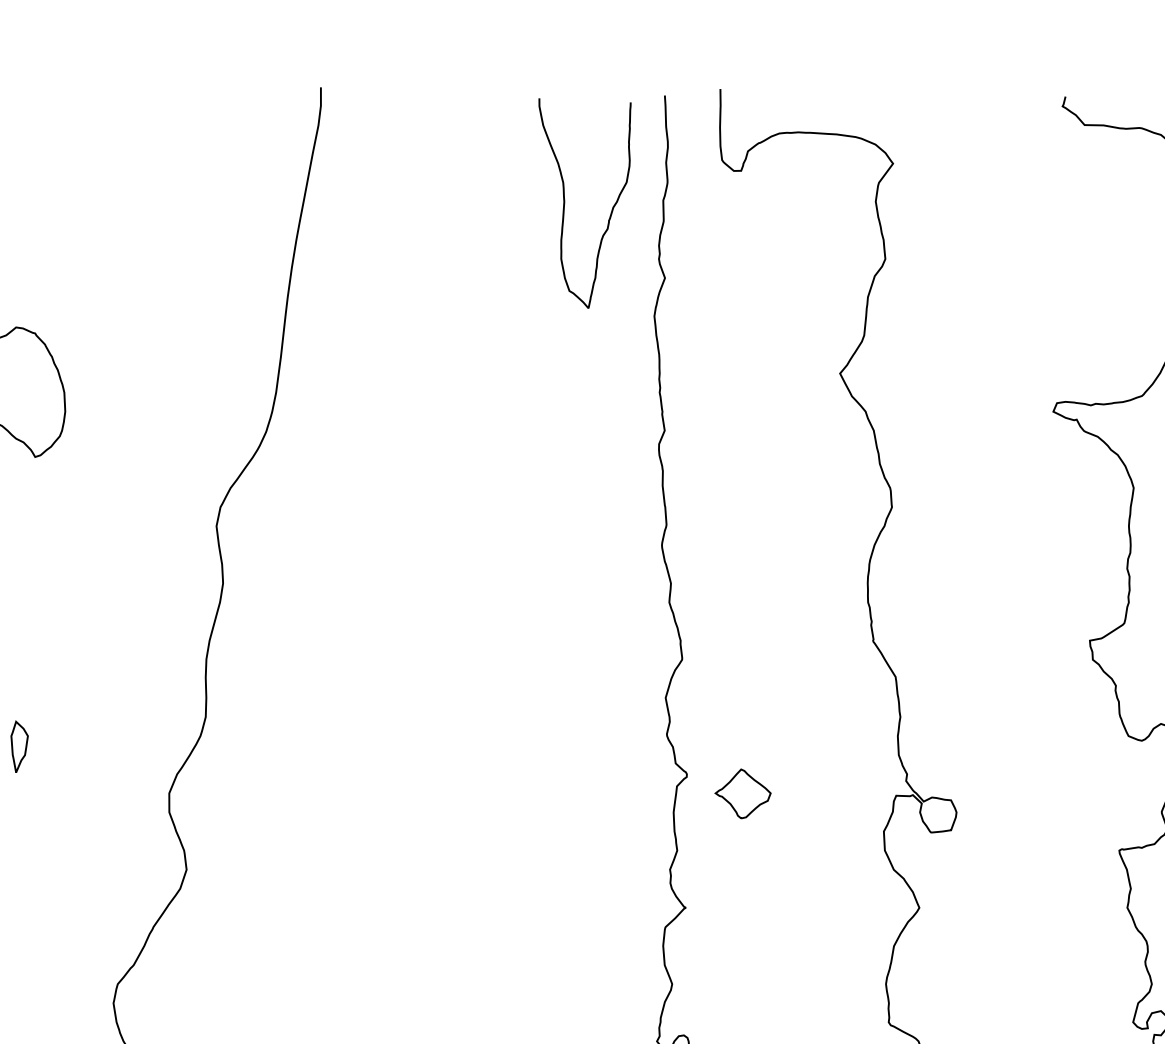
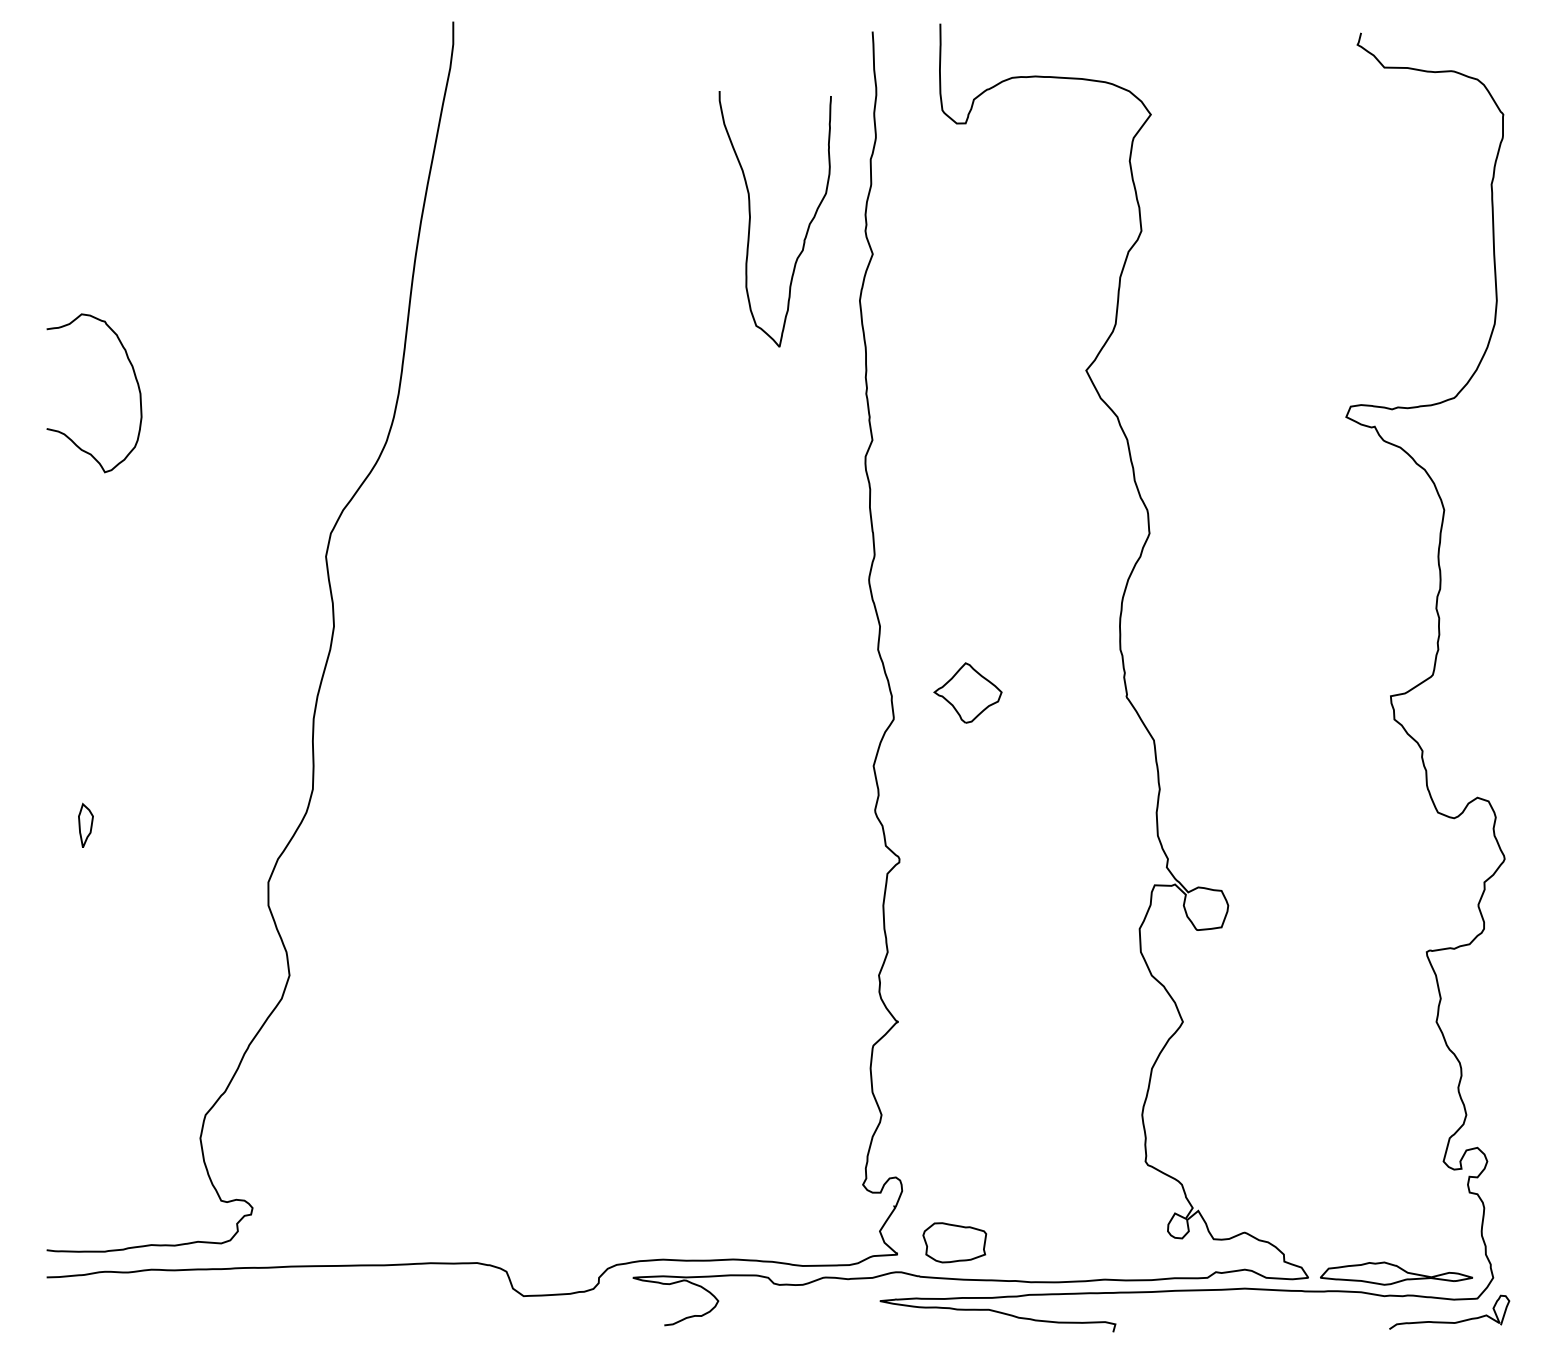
curve: (564, 203) -> (750, 219), moved
part: (19, 746) -> (85, 825), size x0.7
part: (742, 793) -> (967, 692), moved

